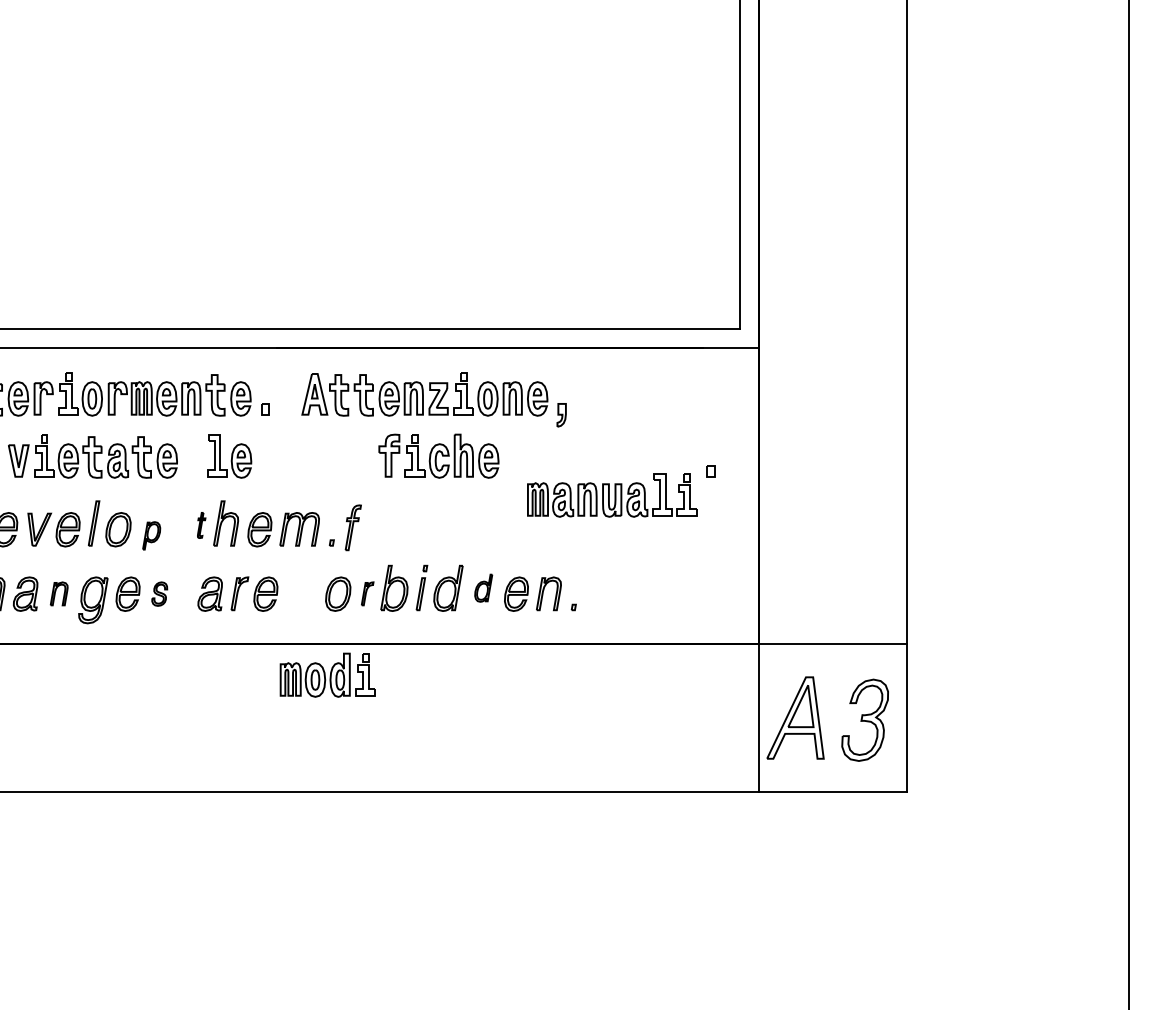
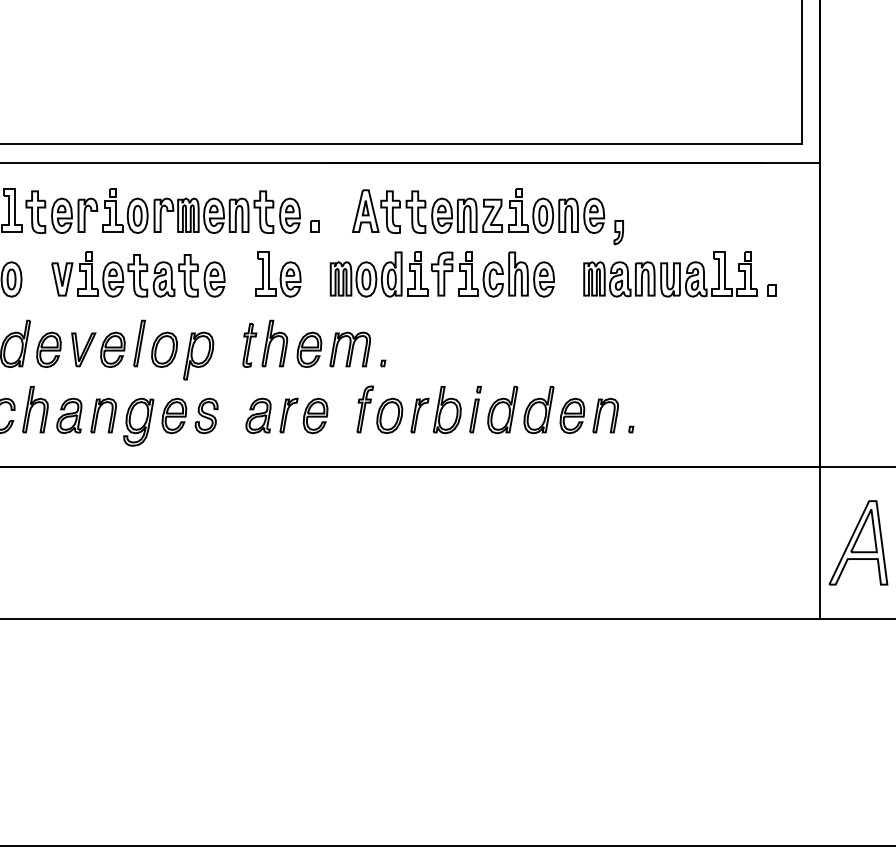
part: (612, 495) -> (670, 274), moved
part: (201, 525) -> (249, 345), size x1.67
part: (352, 527) -> (364, 409), moved
part: (151, 535) -> (198, 355), size x1.67
part: (483, 587) -> (538, 409), size x1.67
part: (59, 593) -> (104, 415), size x1.43
part: (159, 593) -> (206, 415), size x1.43
part: (367, 593) -> (419, 415), size x1.43
part: (327, 674) -> (378, 273), moved

